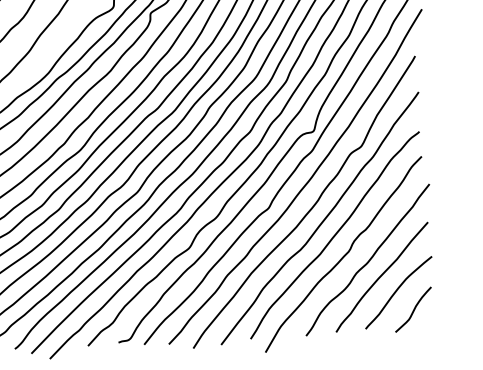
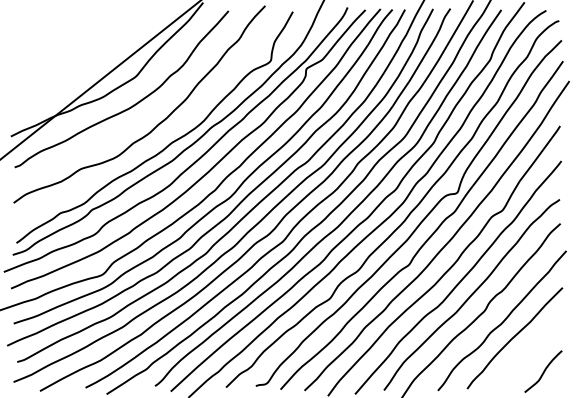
curve: (397, 290) -> (529, 352), removed

